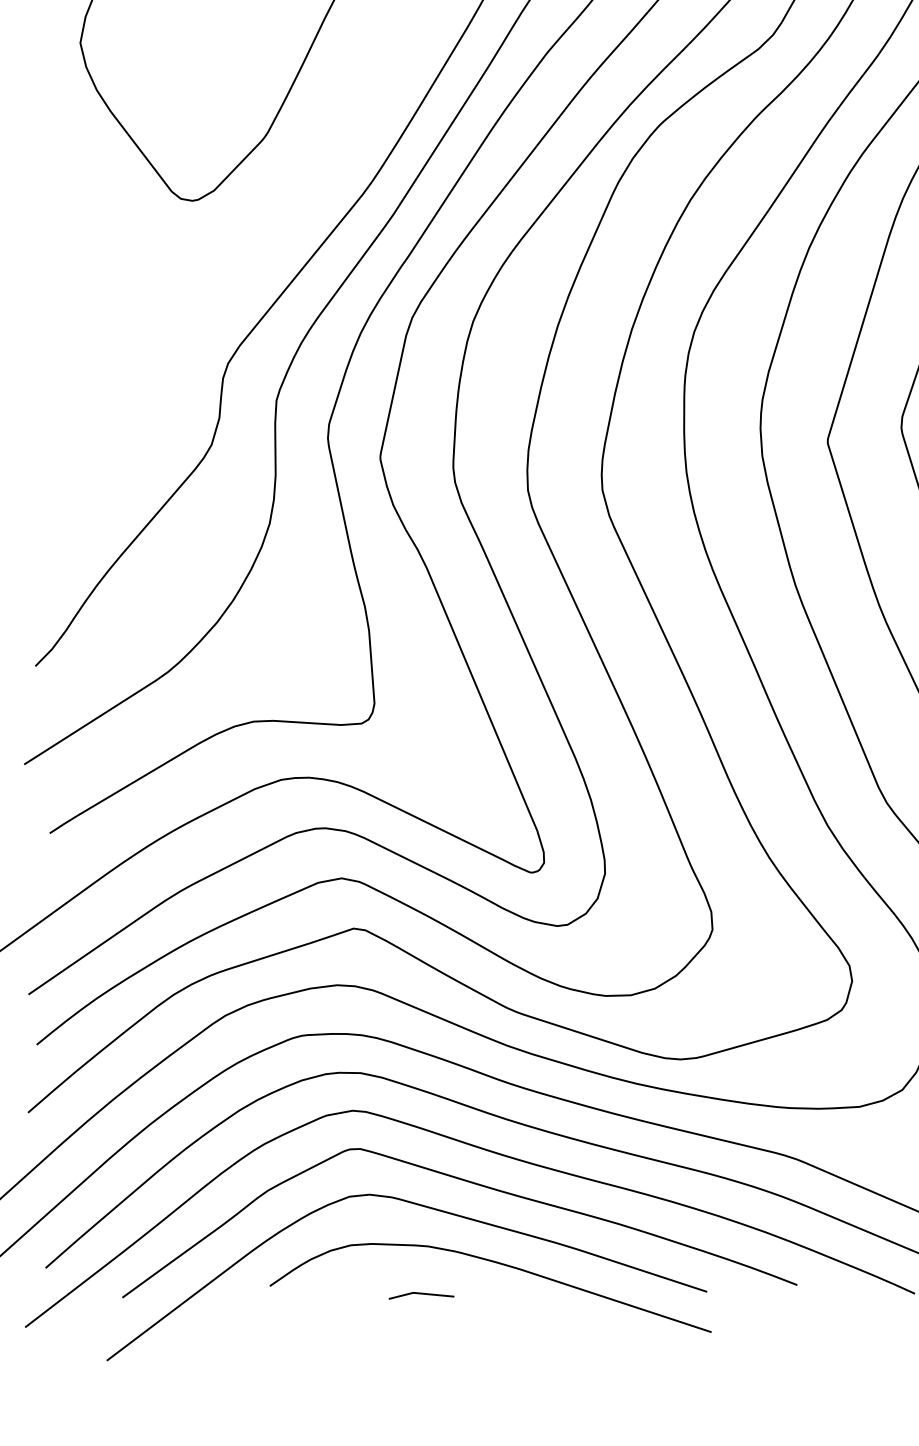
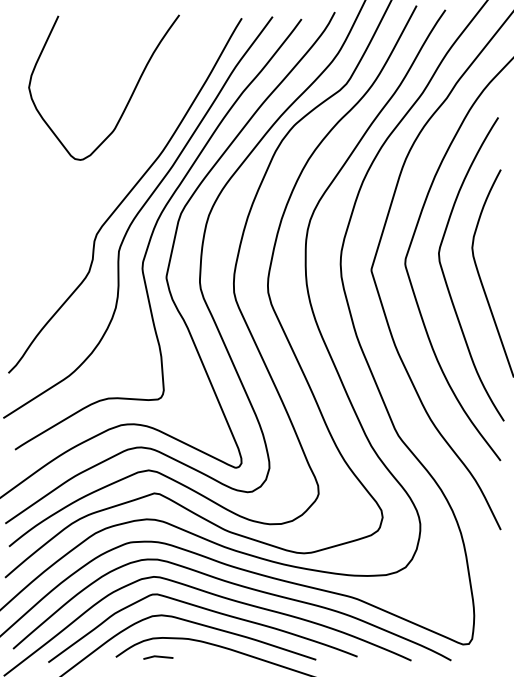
line: (421, 1295) -> (158, 657), moved

